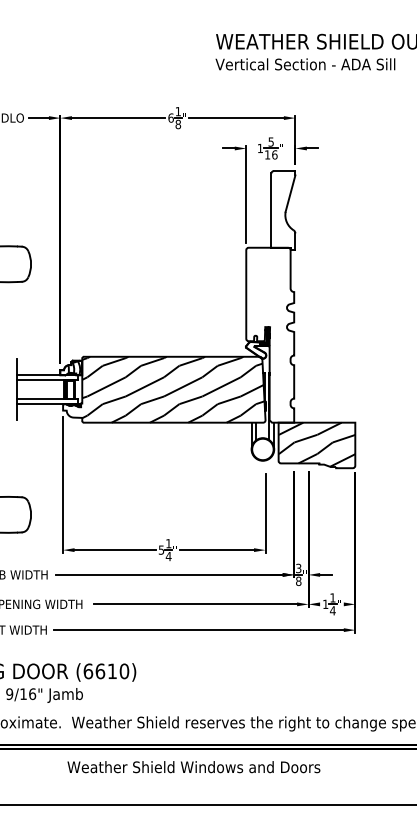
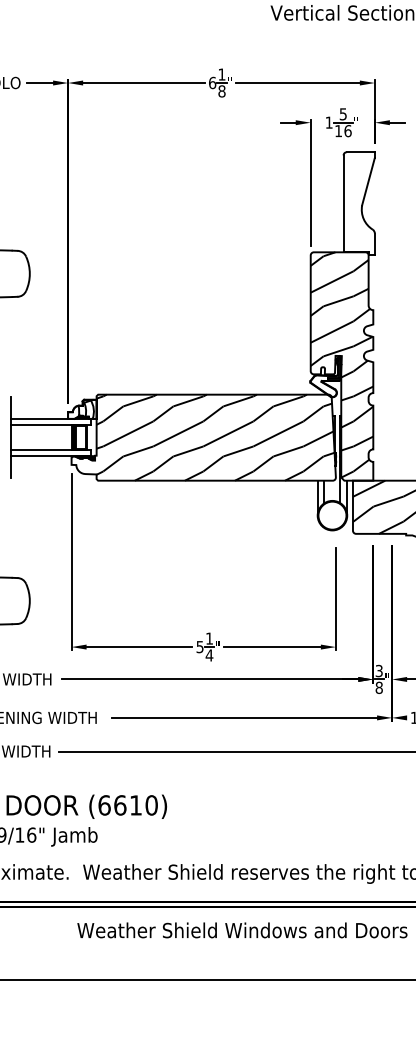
hatch: (270, 333) -> (342, 364), added

